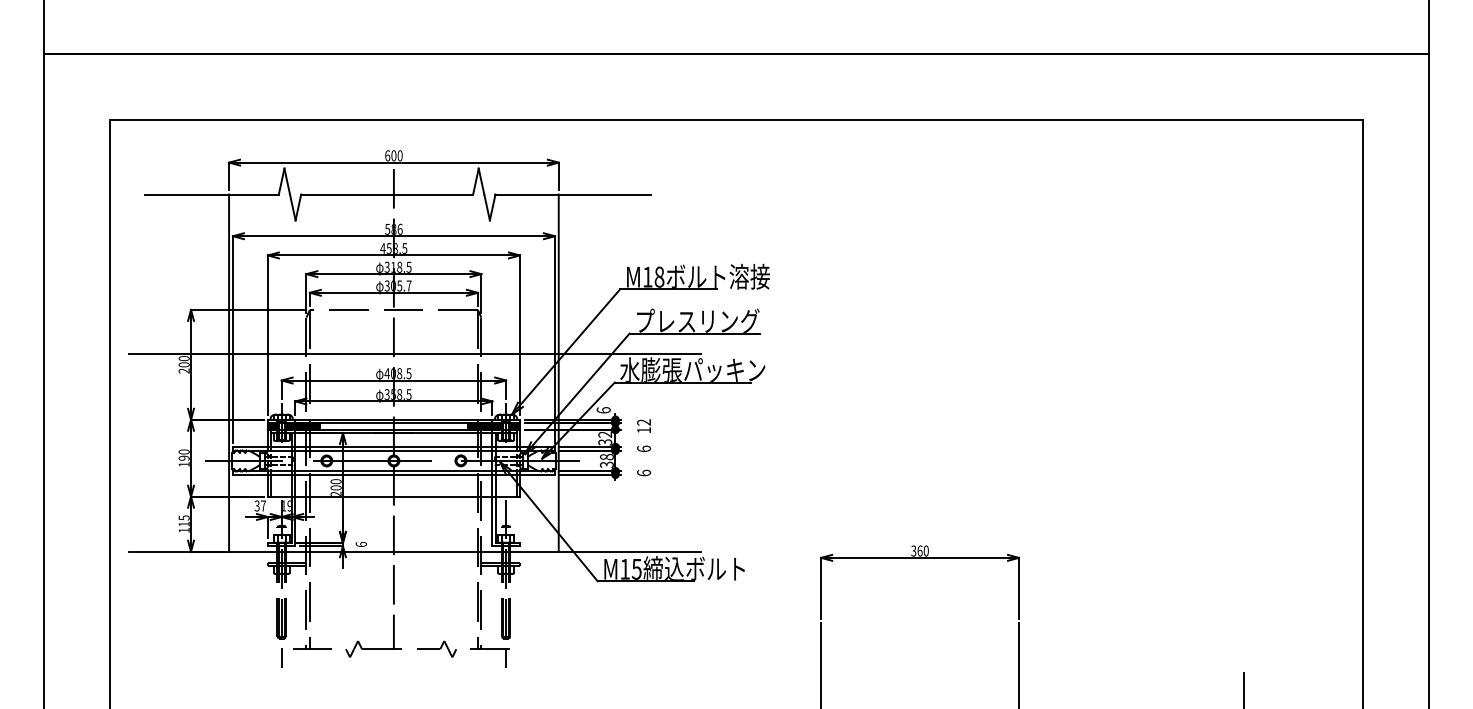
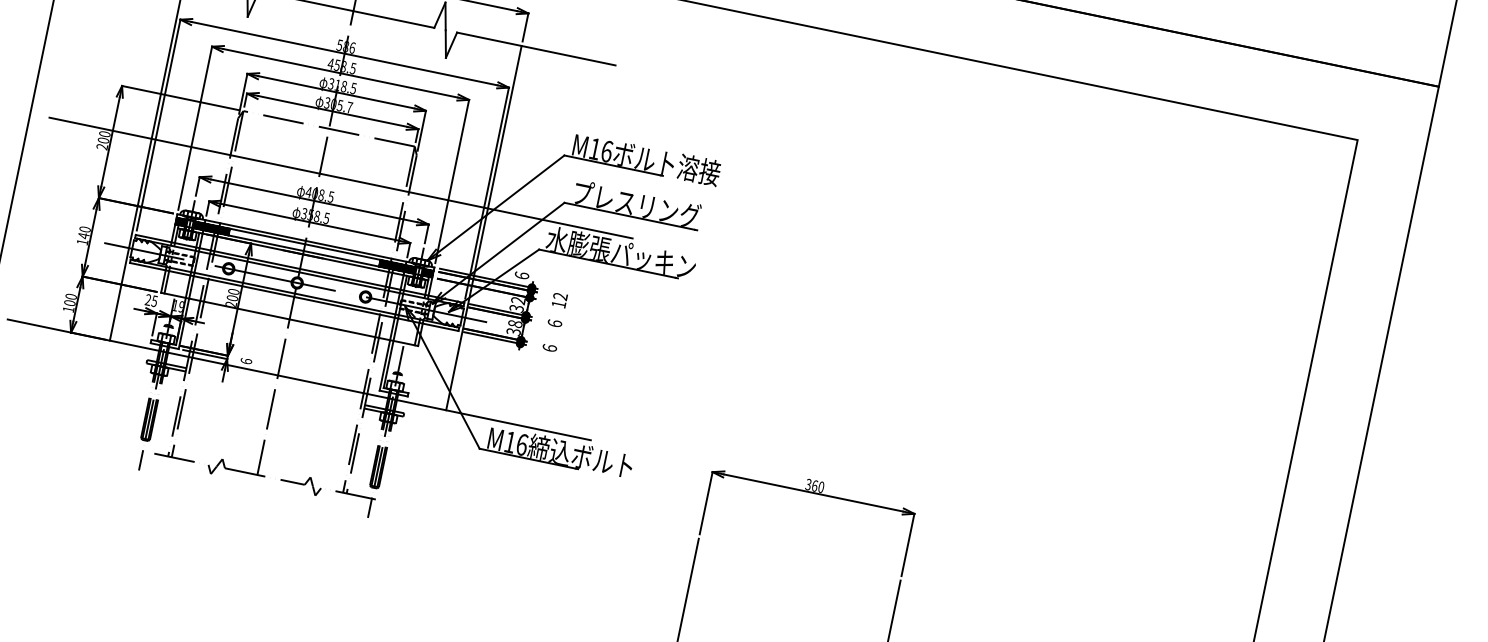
text: (659, 276) -> (607, 150), M18 -> M16
text: (183, 458) -> (83, 235), 190 -> 140
text: (259, 505) -> (150, 299), 37 -> 25
text: (183, 520) -> (69, 299), 115 -> 100
text: (636, 568) -> (521, 443), M15 -> M16

